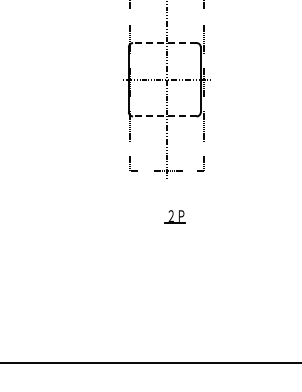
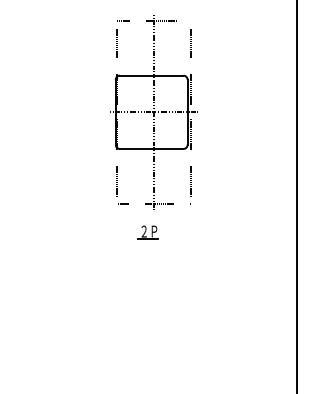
line: (164, 42) -> (151, 75), dashed -> solid
line: (164, 115) -> (151, 148), dashed -> solid
part: (174, 217) -> (147, 232), moved

